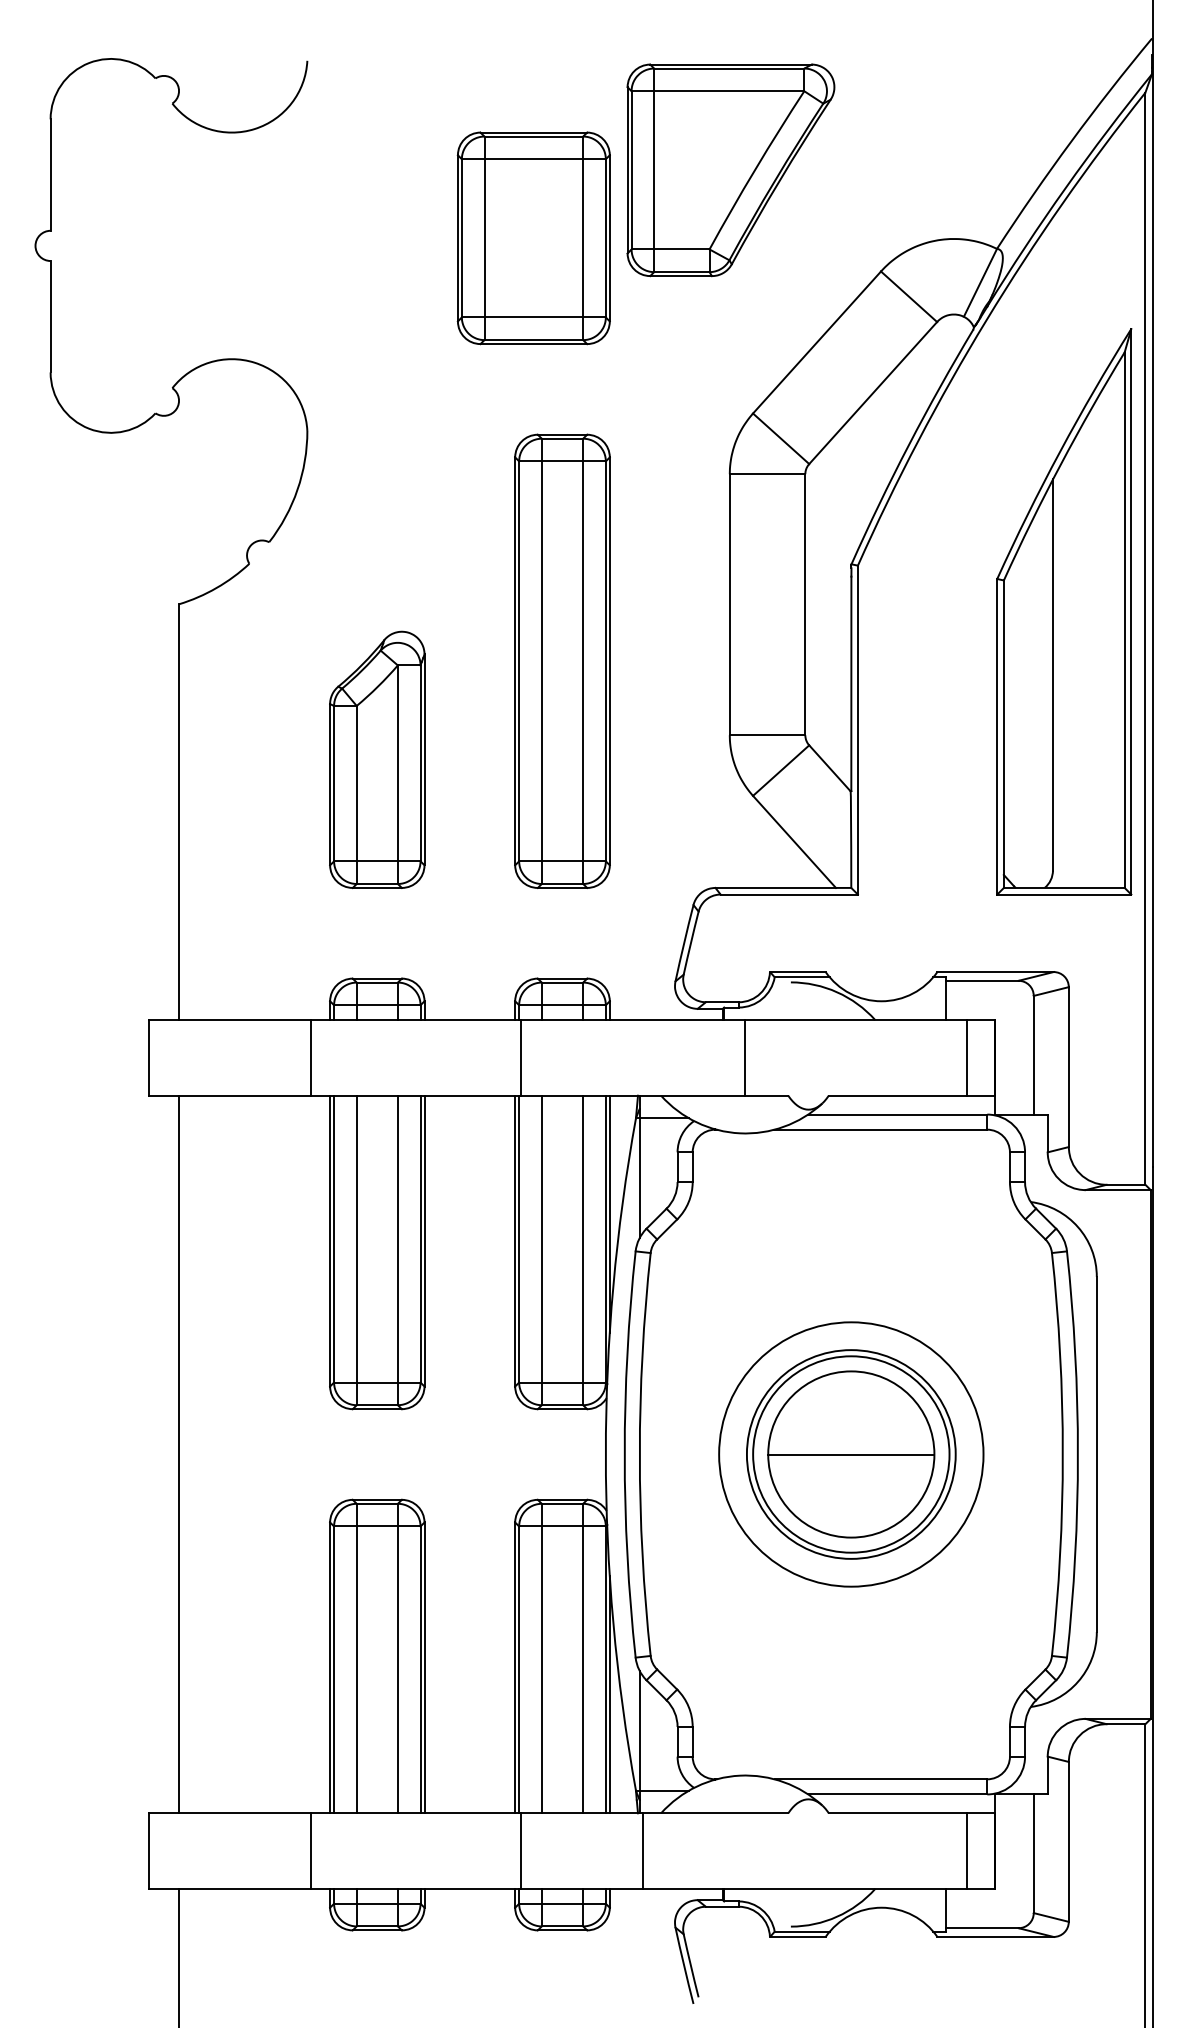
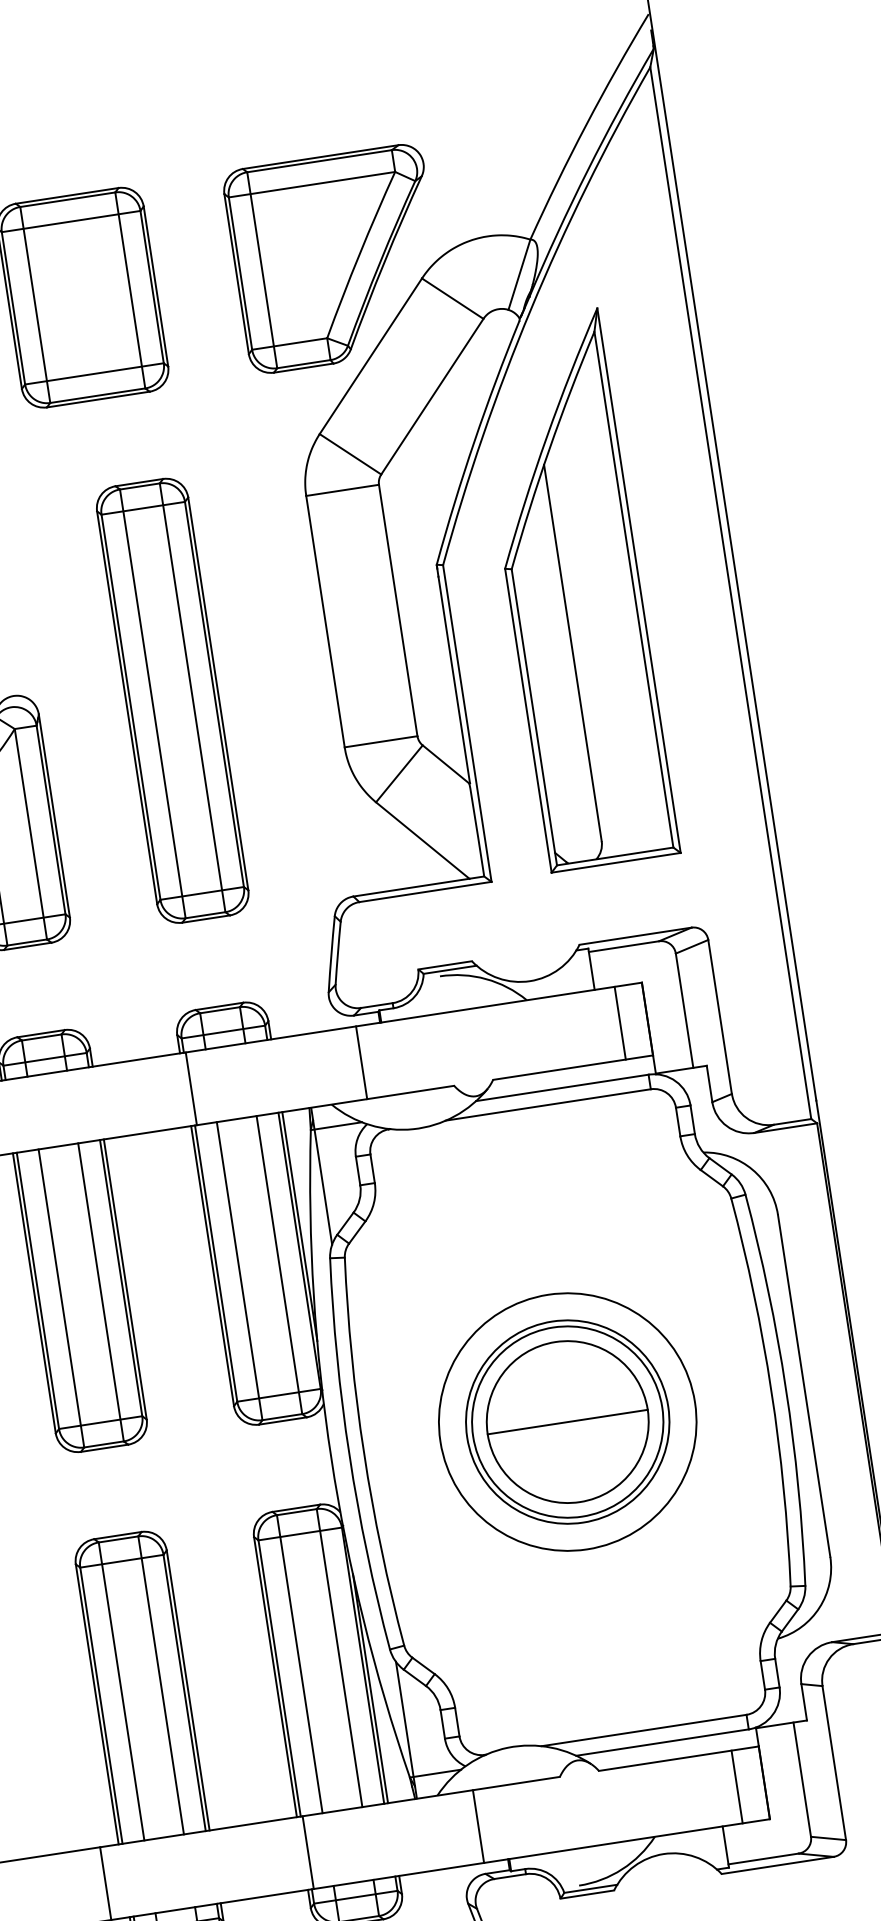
part: (730, 170) -> (335, 259), moved
part: (1064, 611) -> (574, 590), moved
line: (744, 1057) -> (361, 1062), moved
line: (642, 1850) -> (477, 1826), moved

